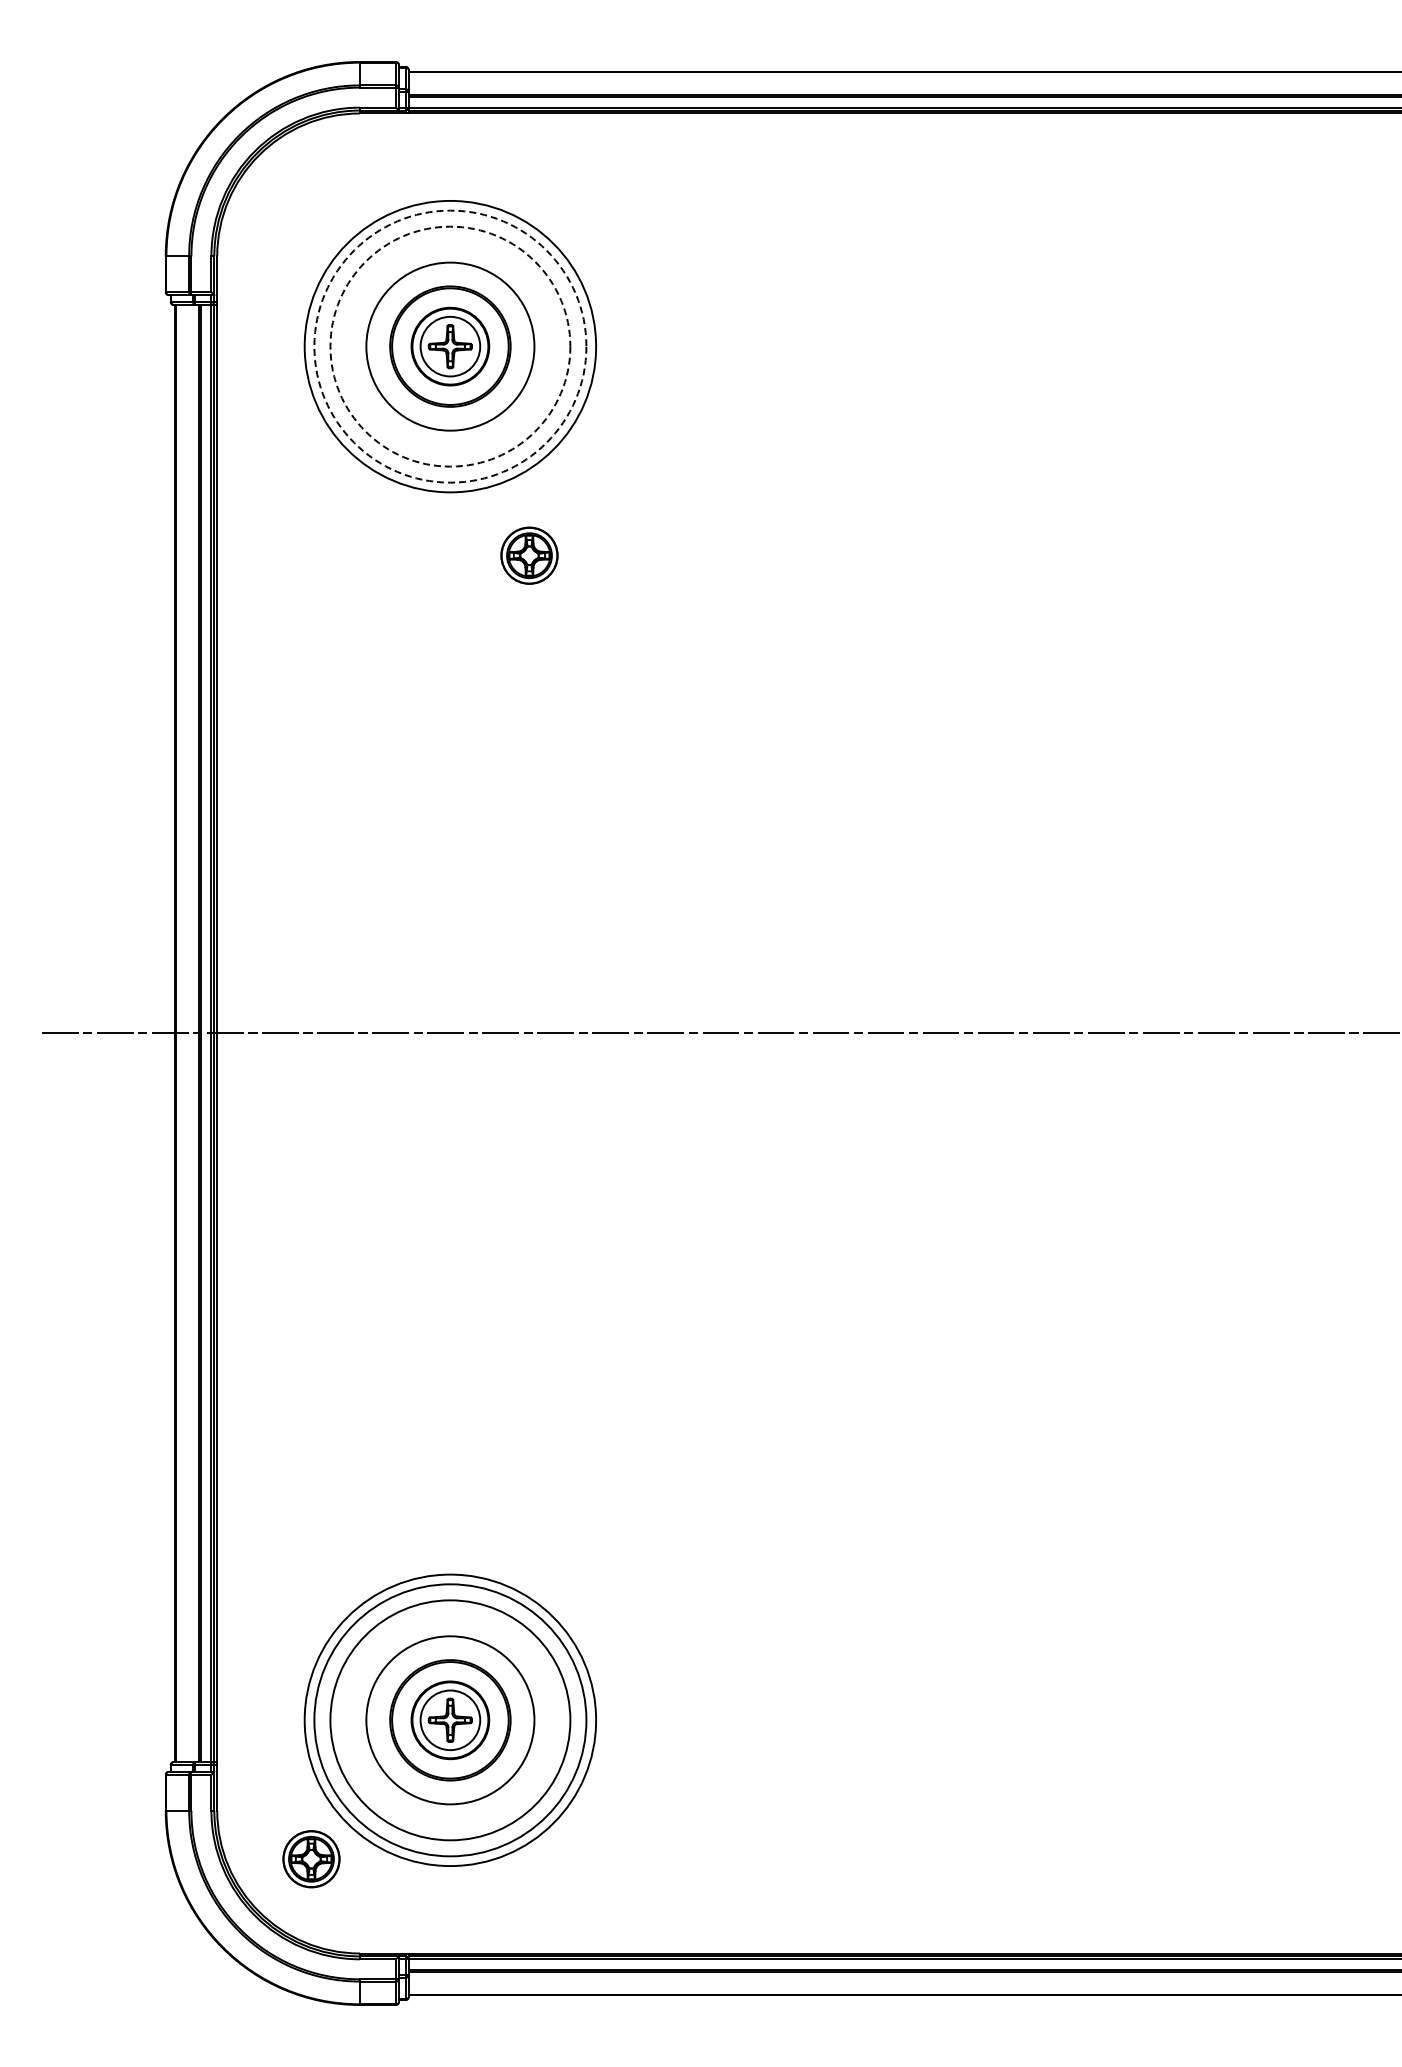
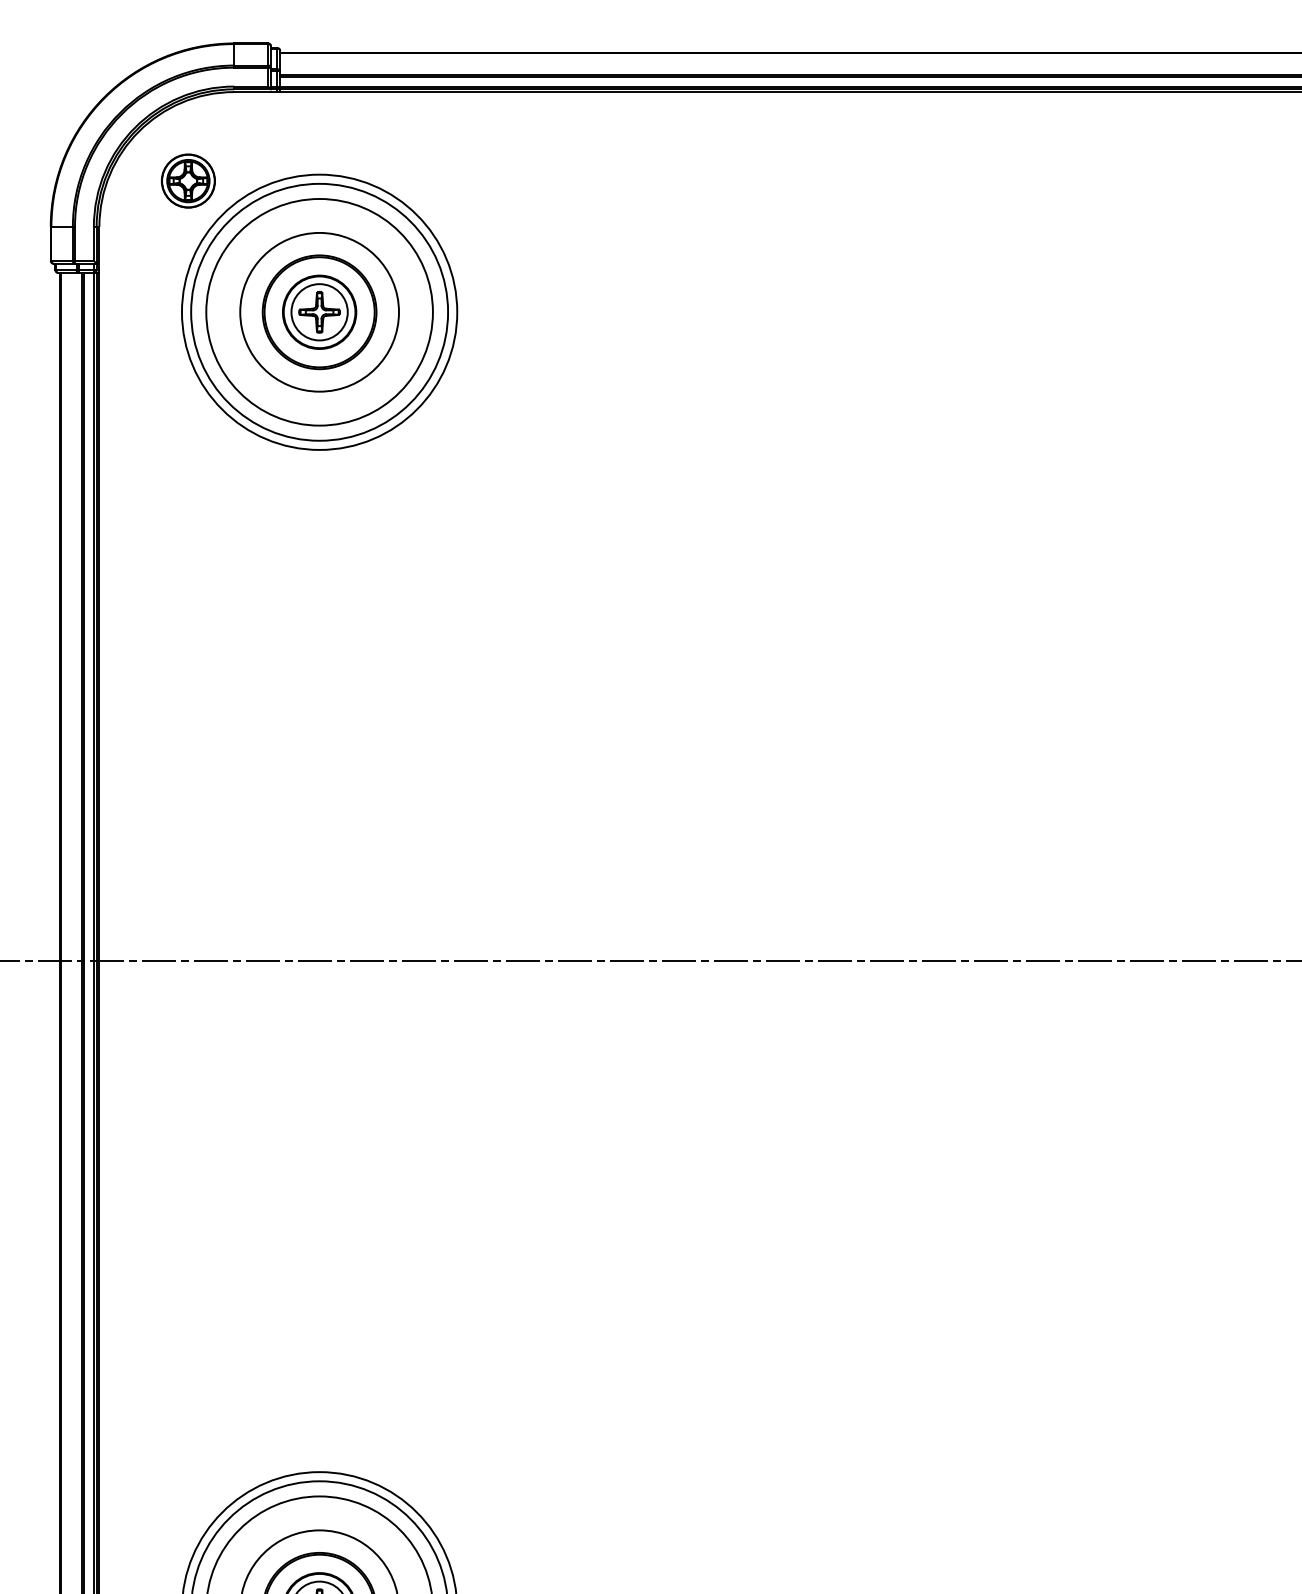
circle: (450, 346) -> (319, 312), dashed -> solid
circle: (450, 346) -> (319, 312), dashed -> solid
part: (529, 555) -> (188, 180), moved

